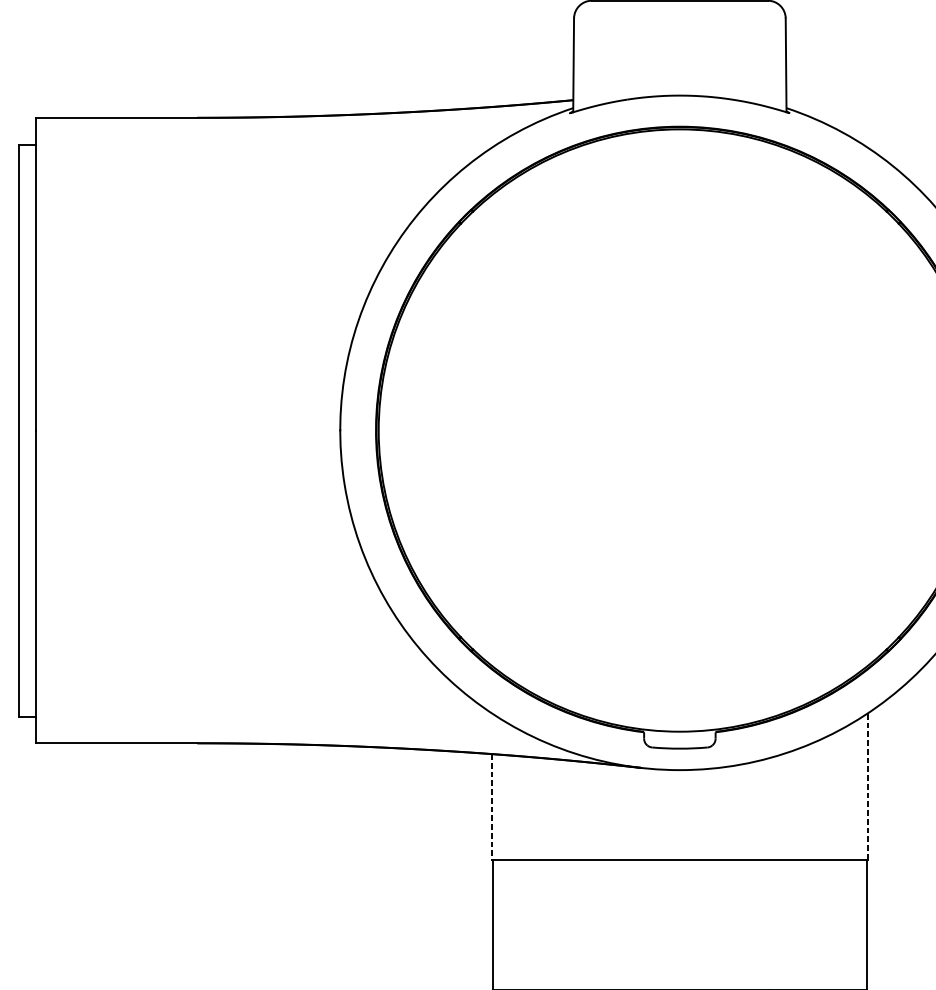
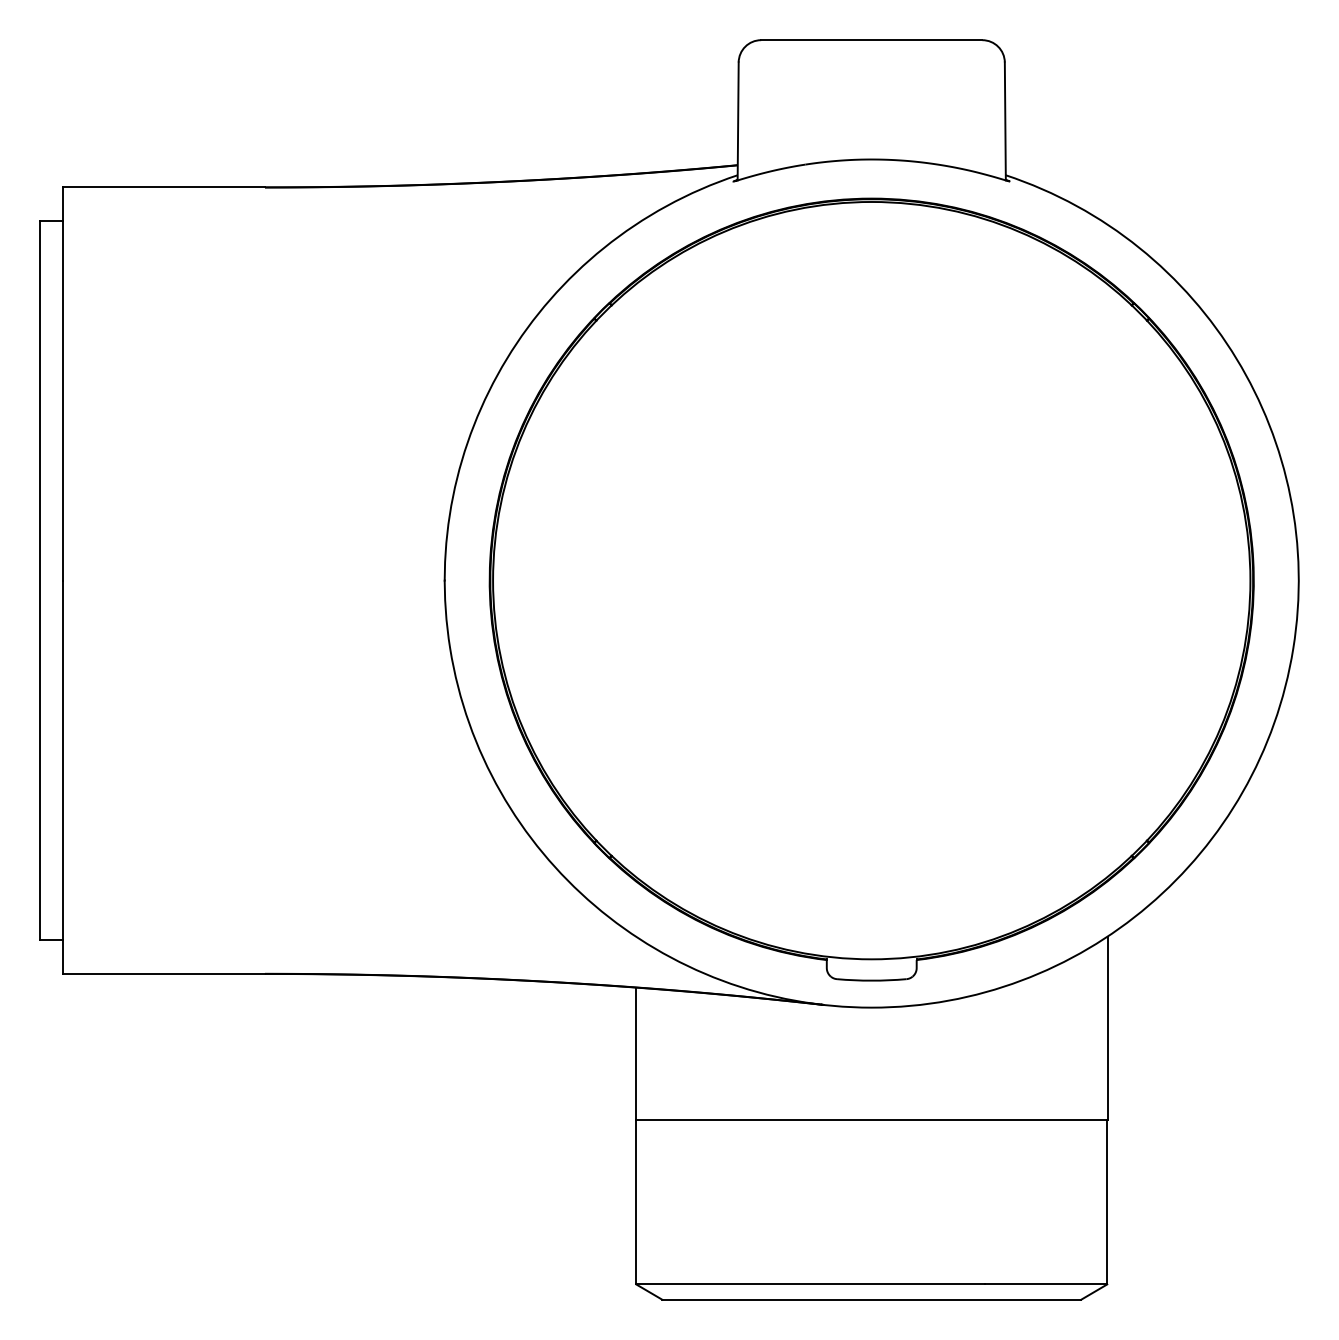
line: (867, 786) -> (1107, 1028), dashed -> solid
line: (491, 807) -> (635, 1054), dashed -> solid

